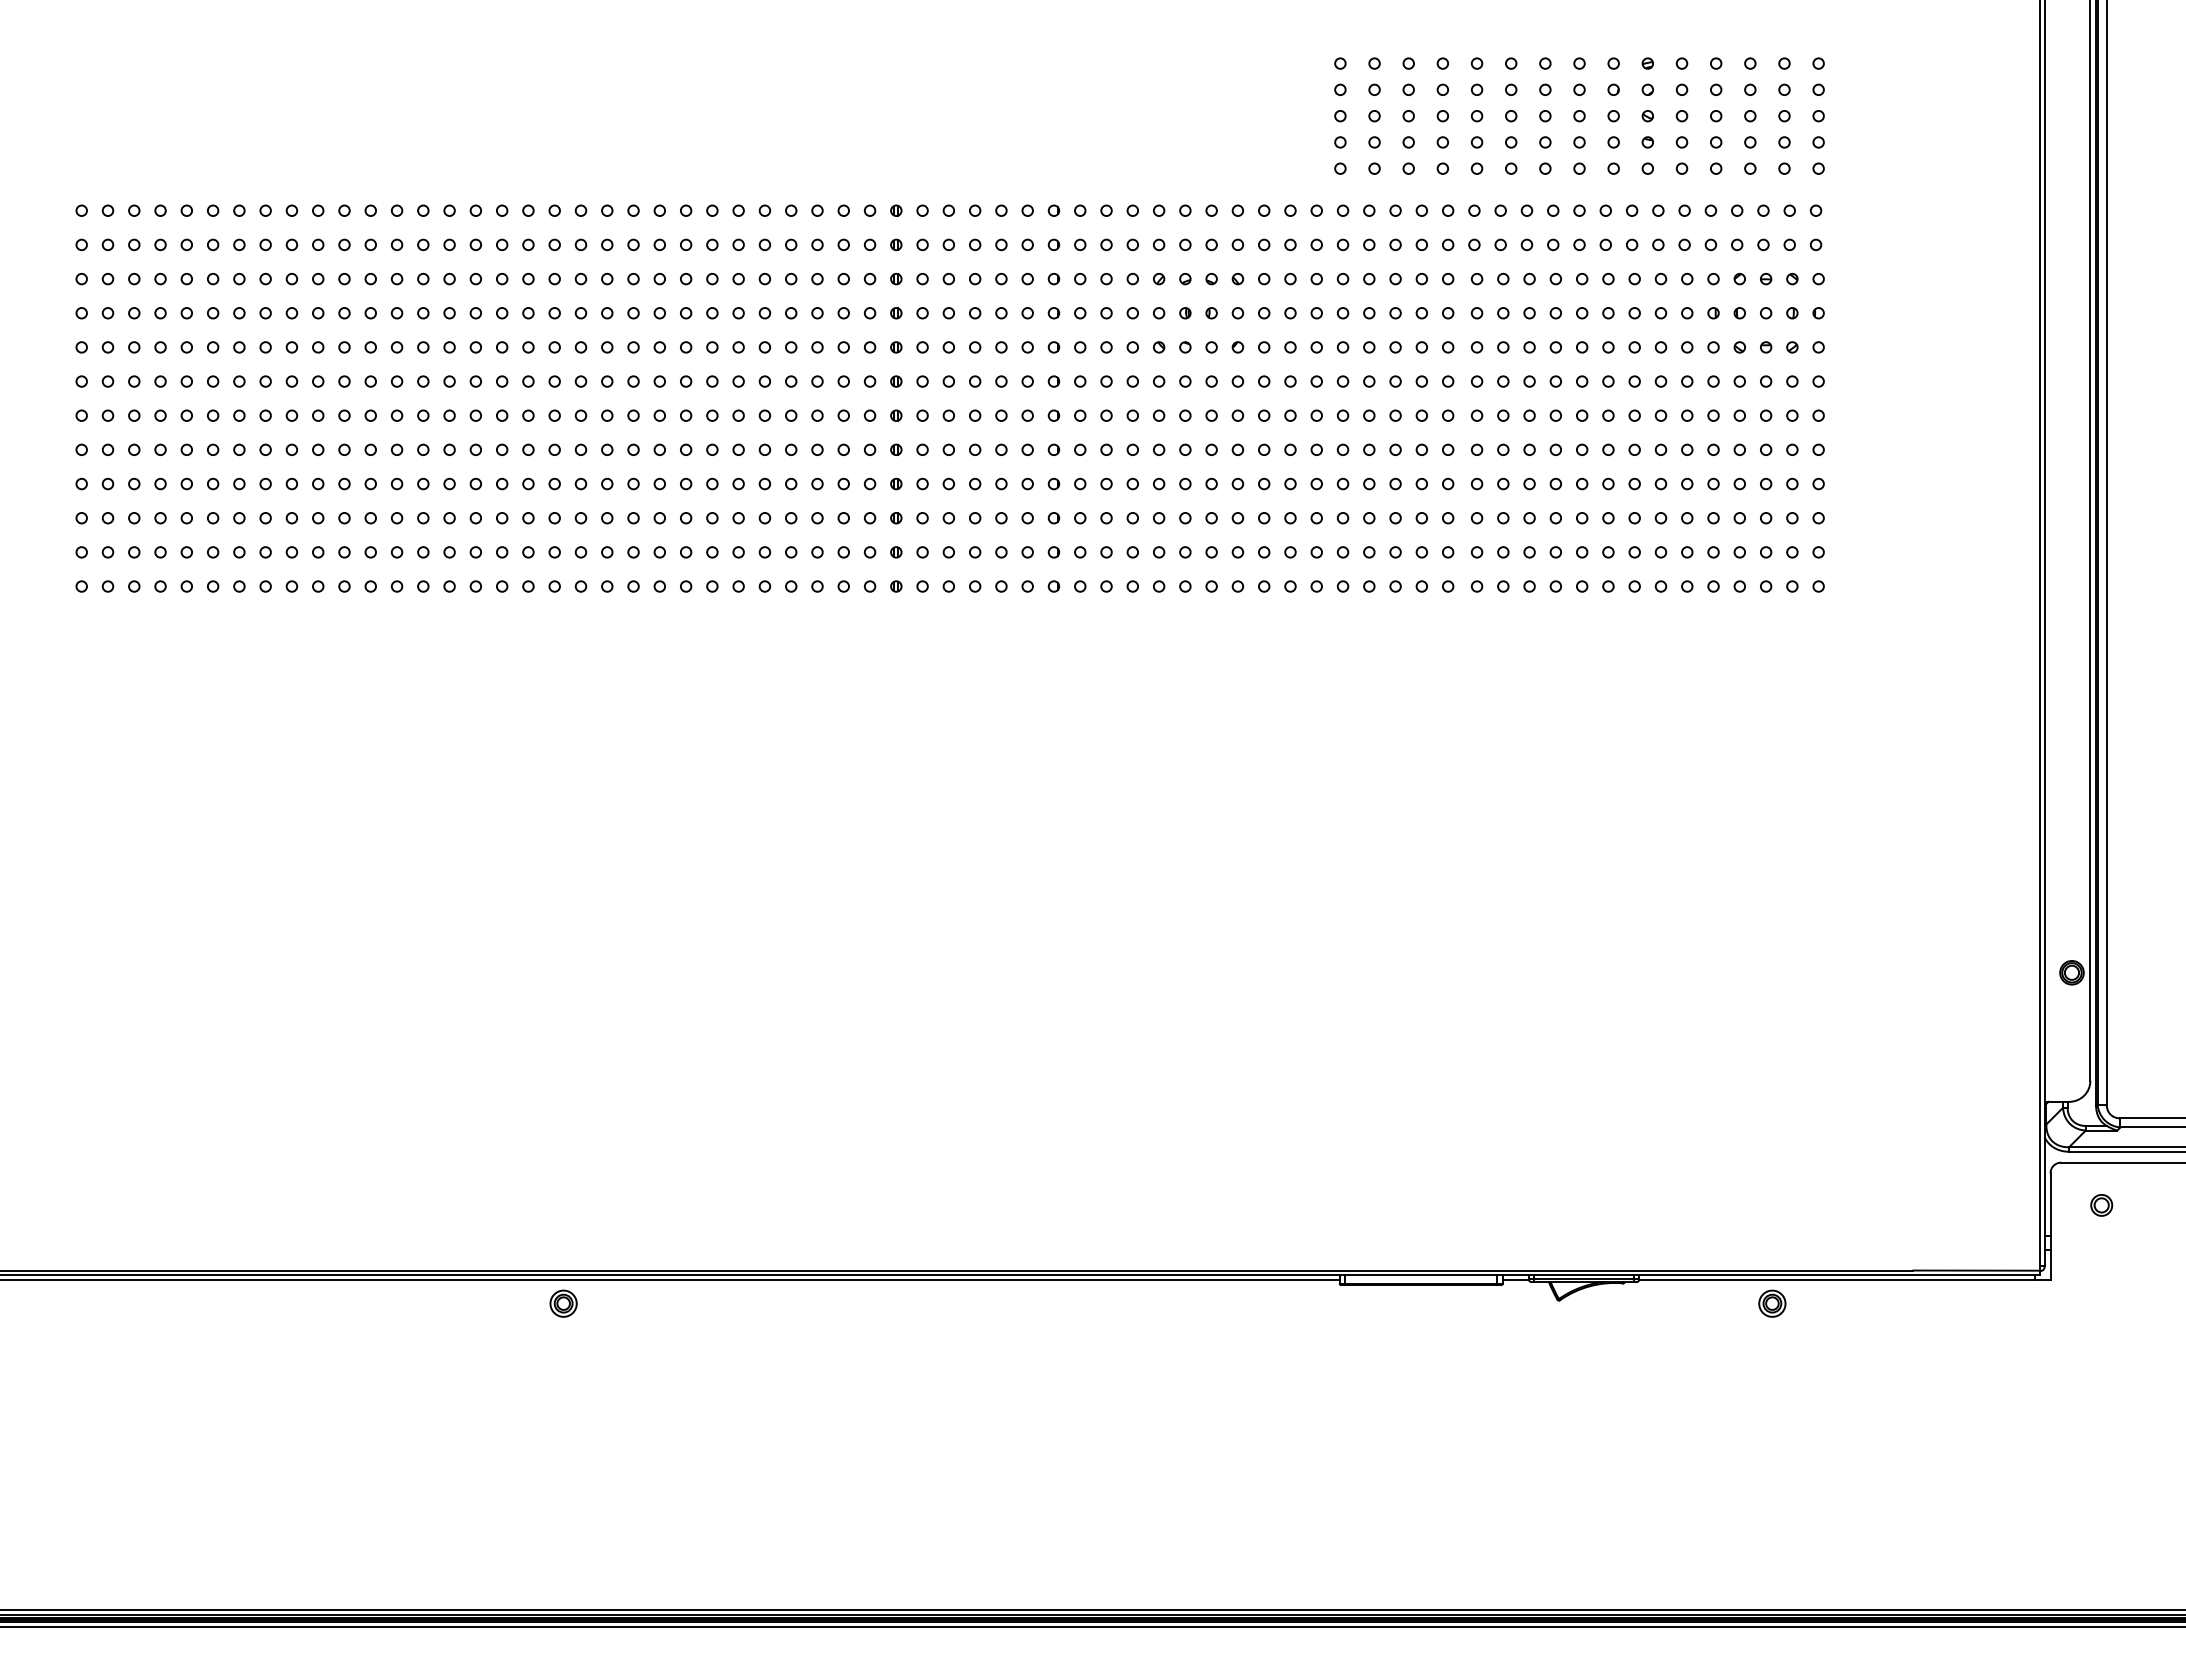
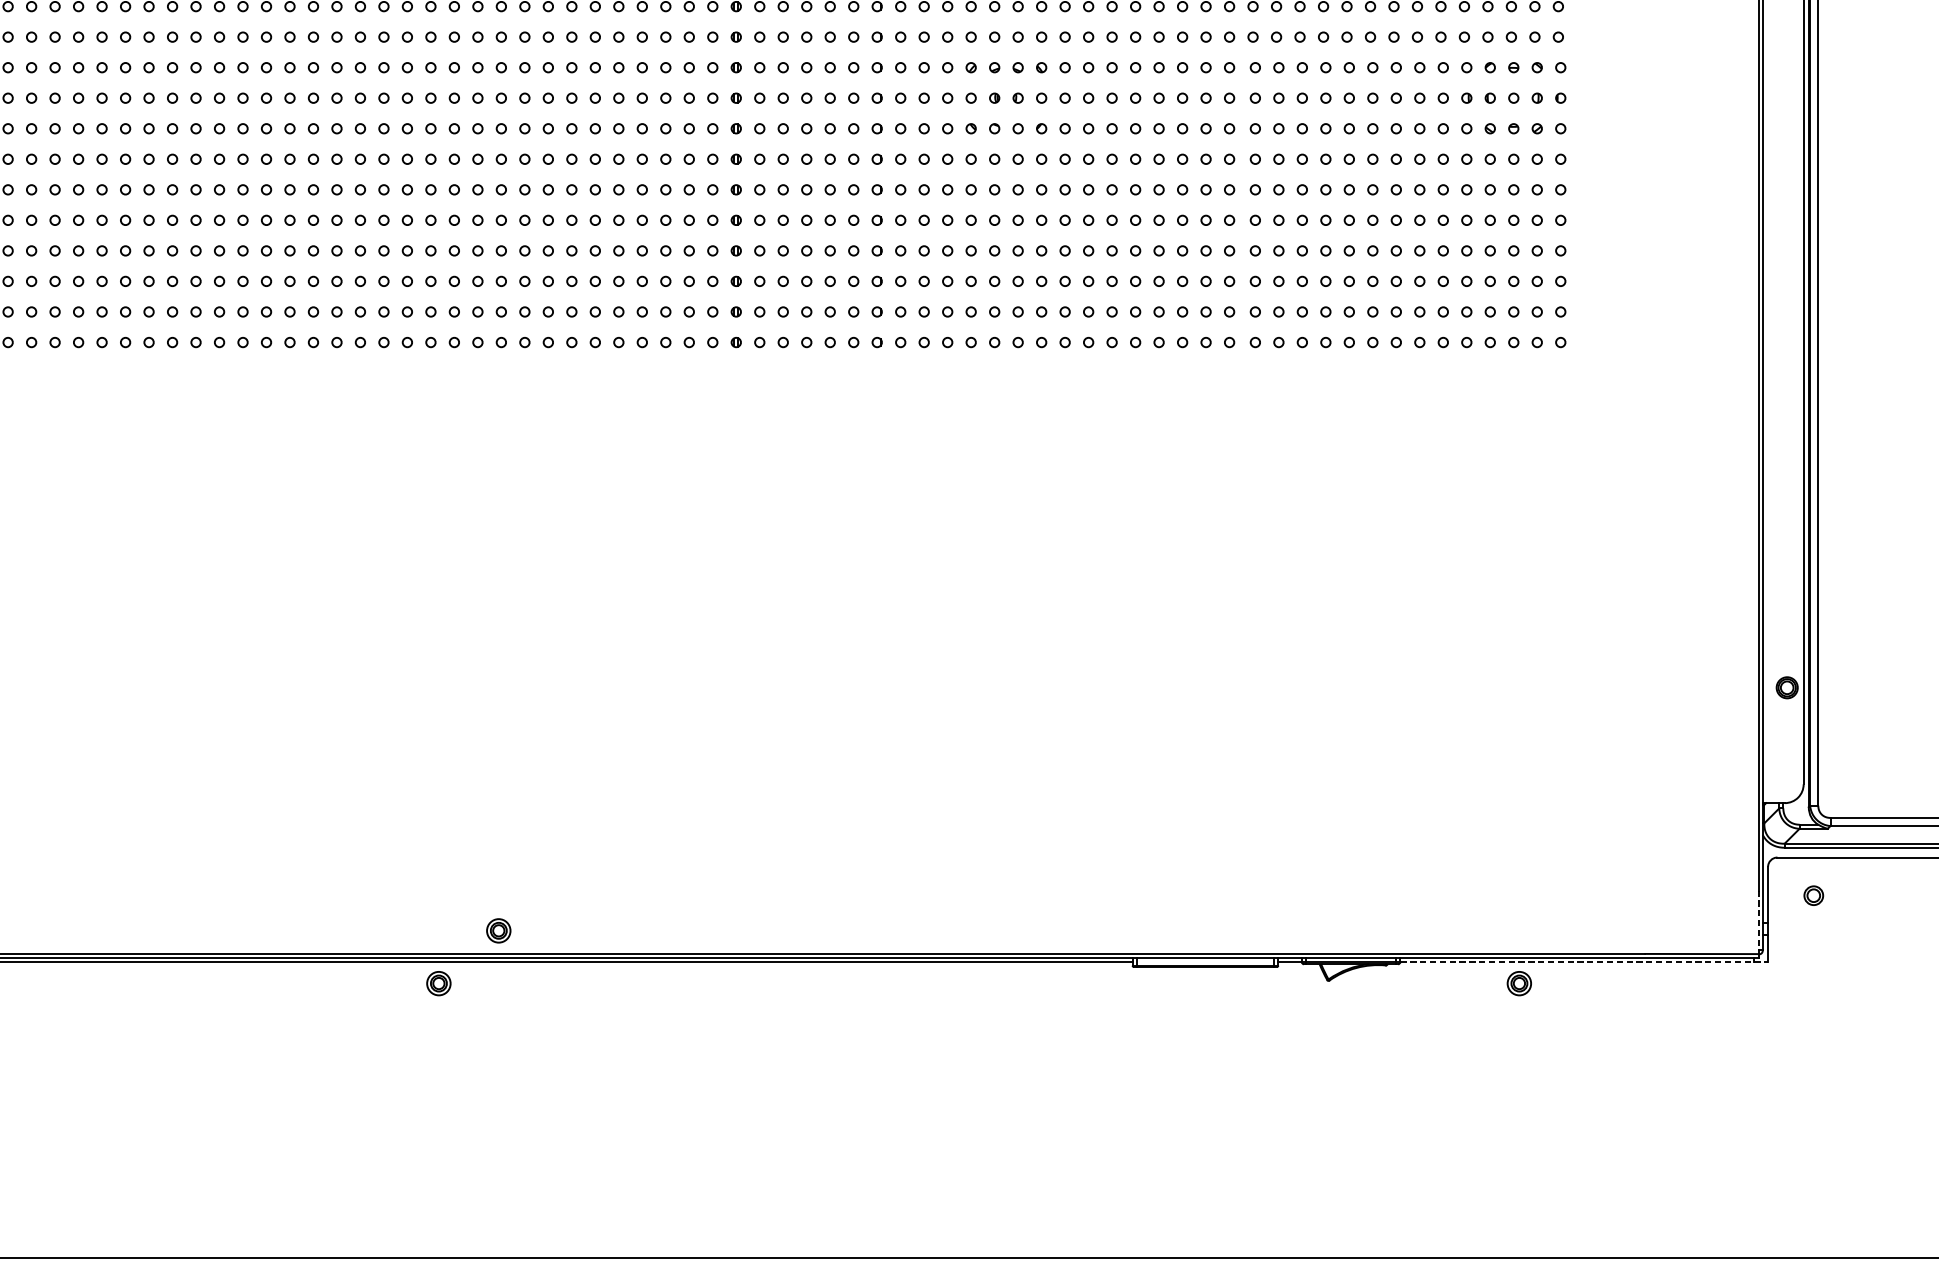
line: (2040, 1233) -> (1759, 920), solid -> dashed
part: (630, 1244) -> (498, 930), added
line: (1844, 1279) -> (1583, 961), solid -> dashed

